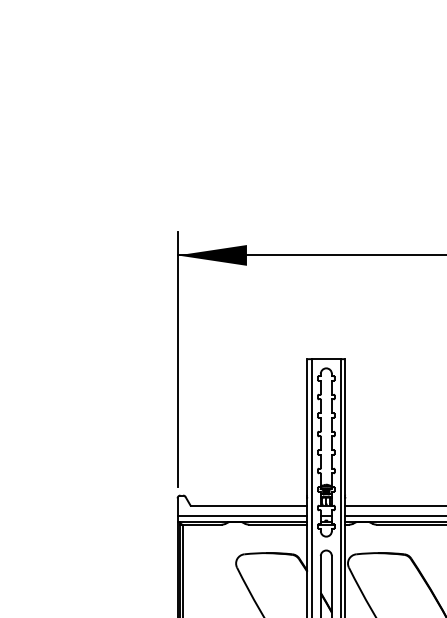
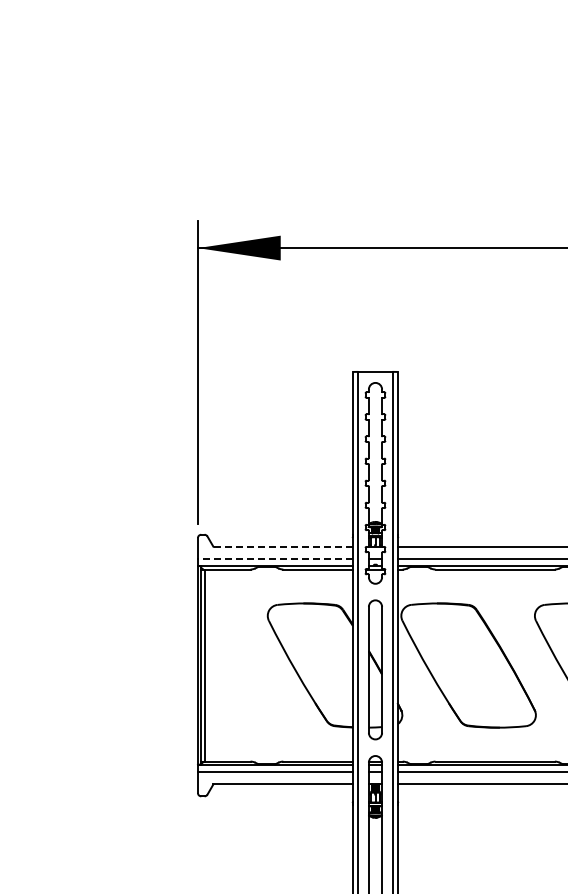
line: (249, 505) -> (283, 546), solid -> dashed
line: (242, 516) -> (275, 559), solid -> dashed

